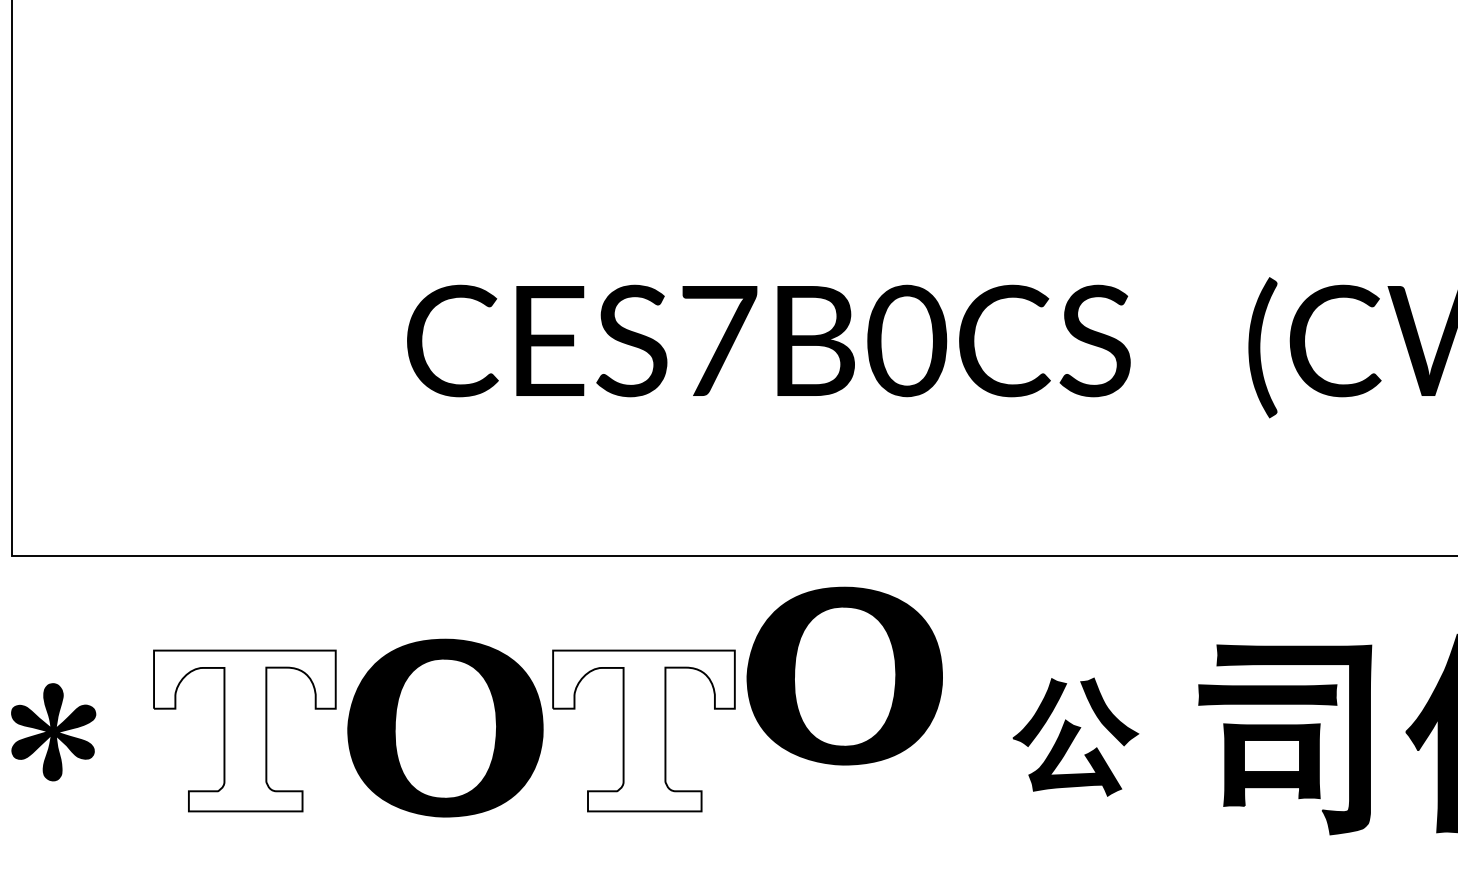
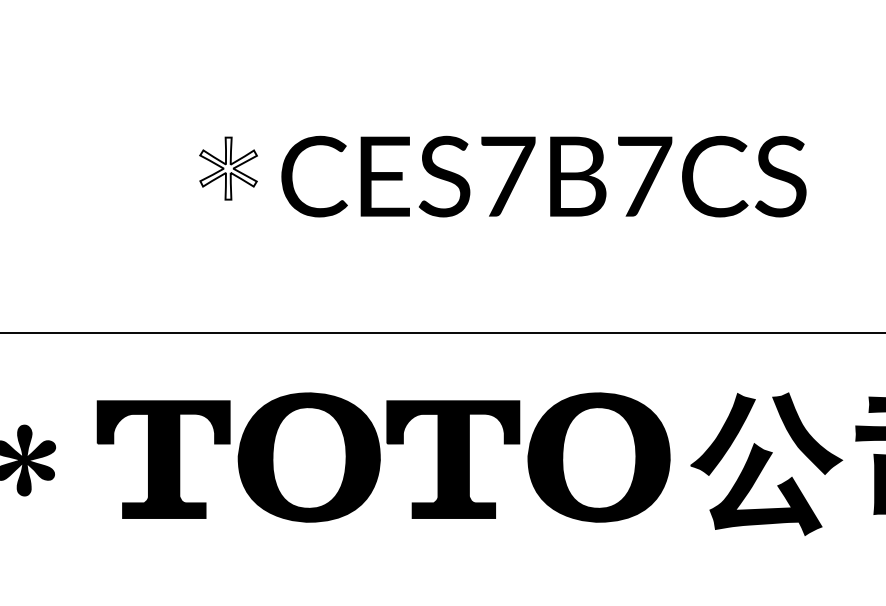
part: (334, 329) -> (228, 168), added
text: (907, 340) -> (644, 176), CES7B0CS -> CES7B7CS
part: (844, 675) -> (598, 457), moved
fill: (244, 730) -> (163, 459), added
fill: (643, 730) -> (452, 459), added
part: (1075, 736) -> (766, 463), size x1.67

